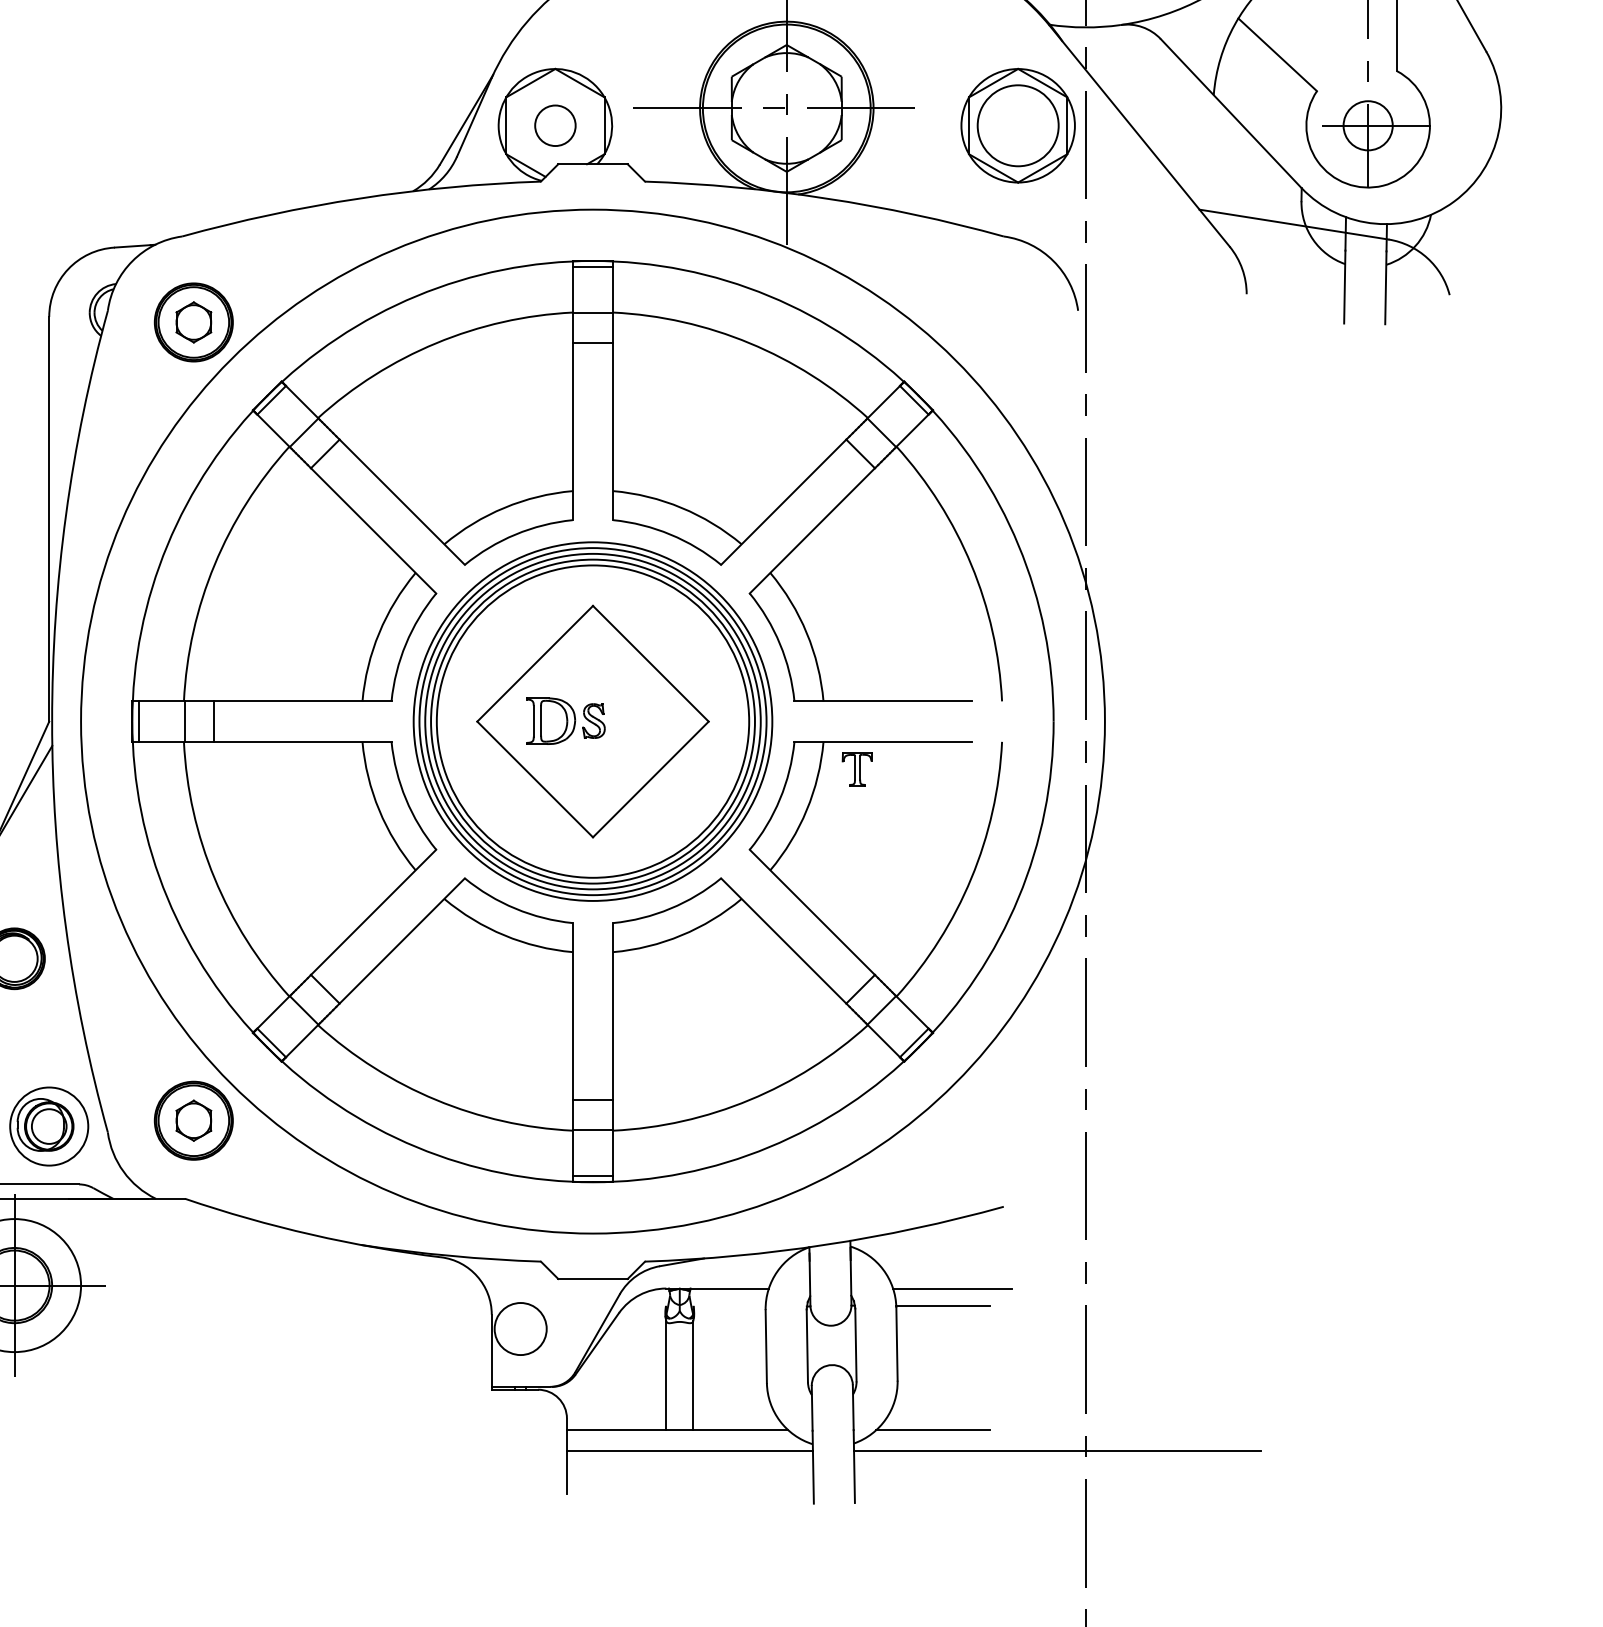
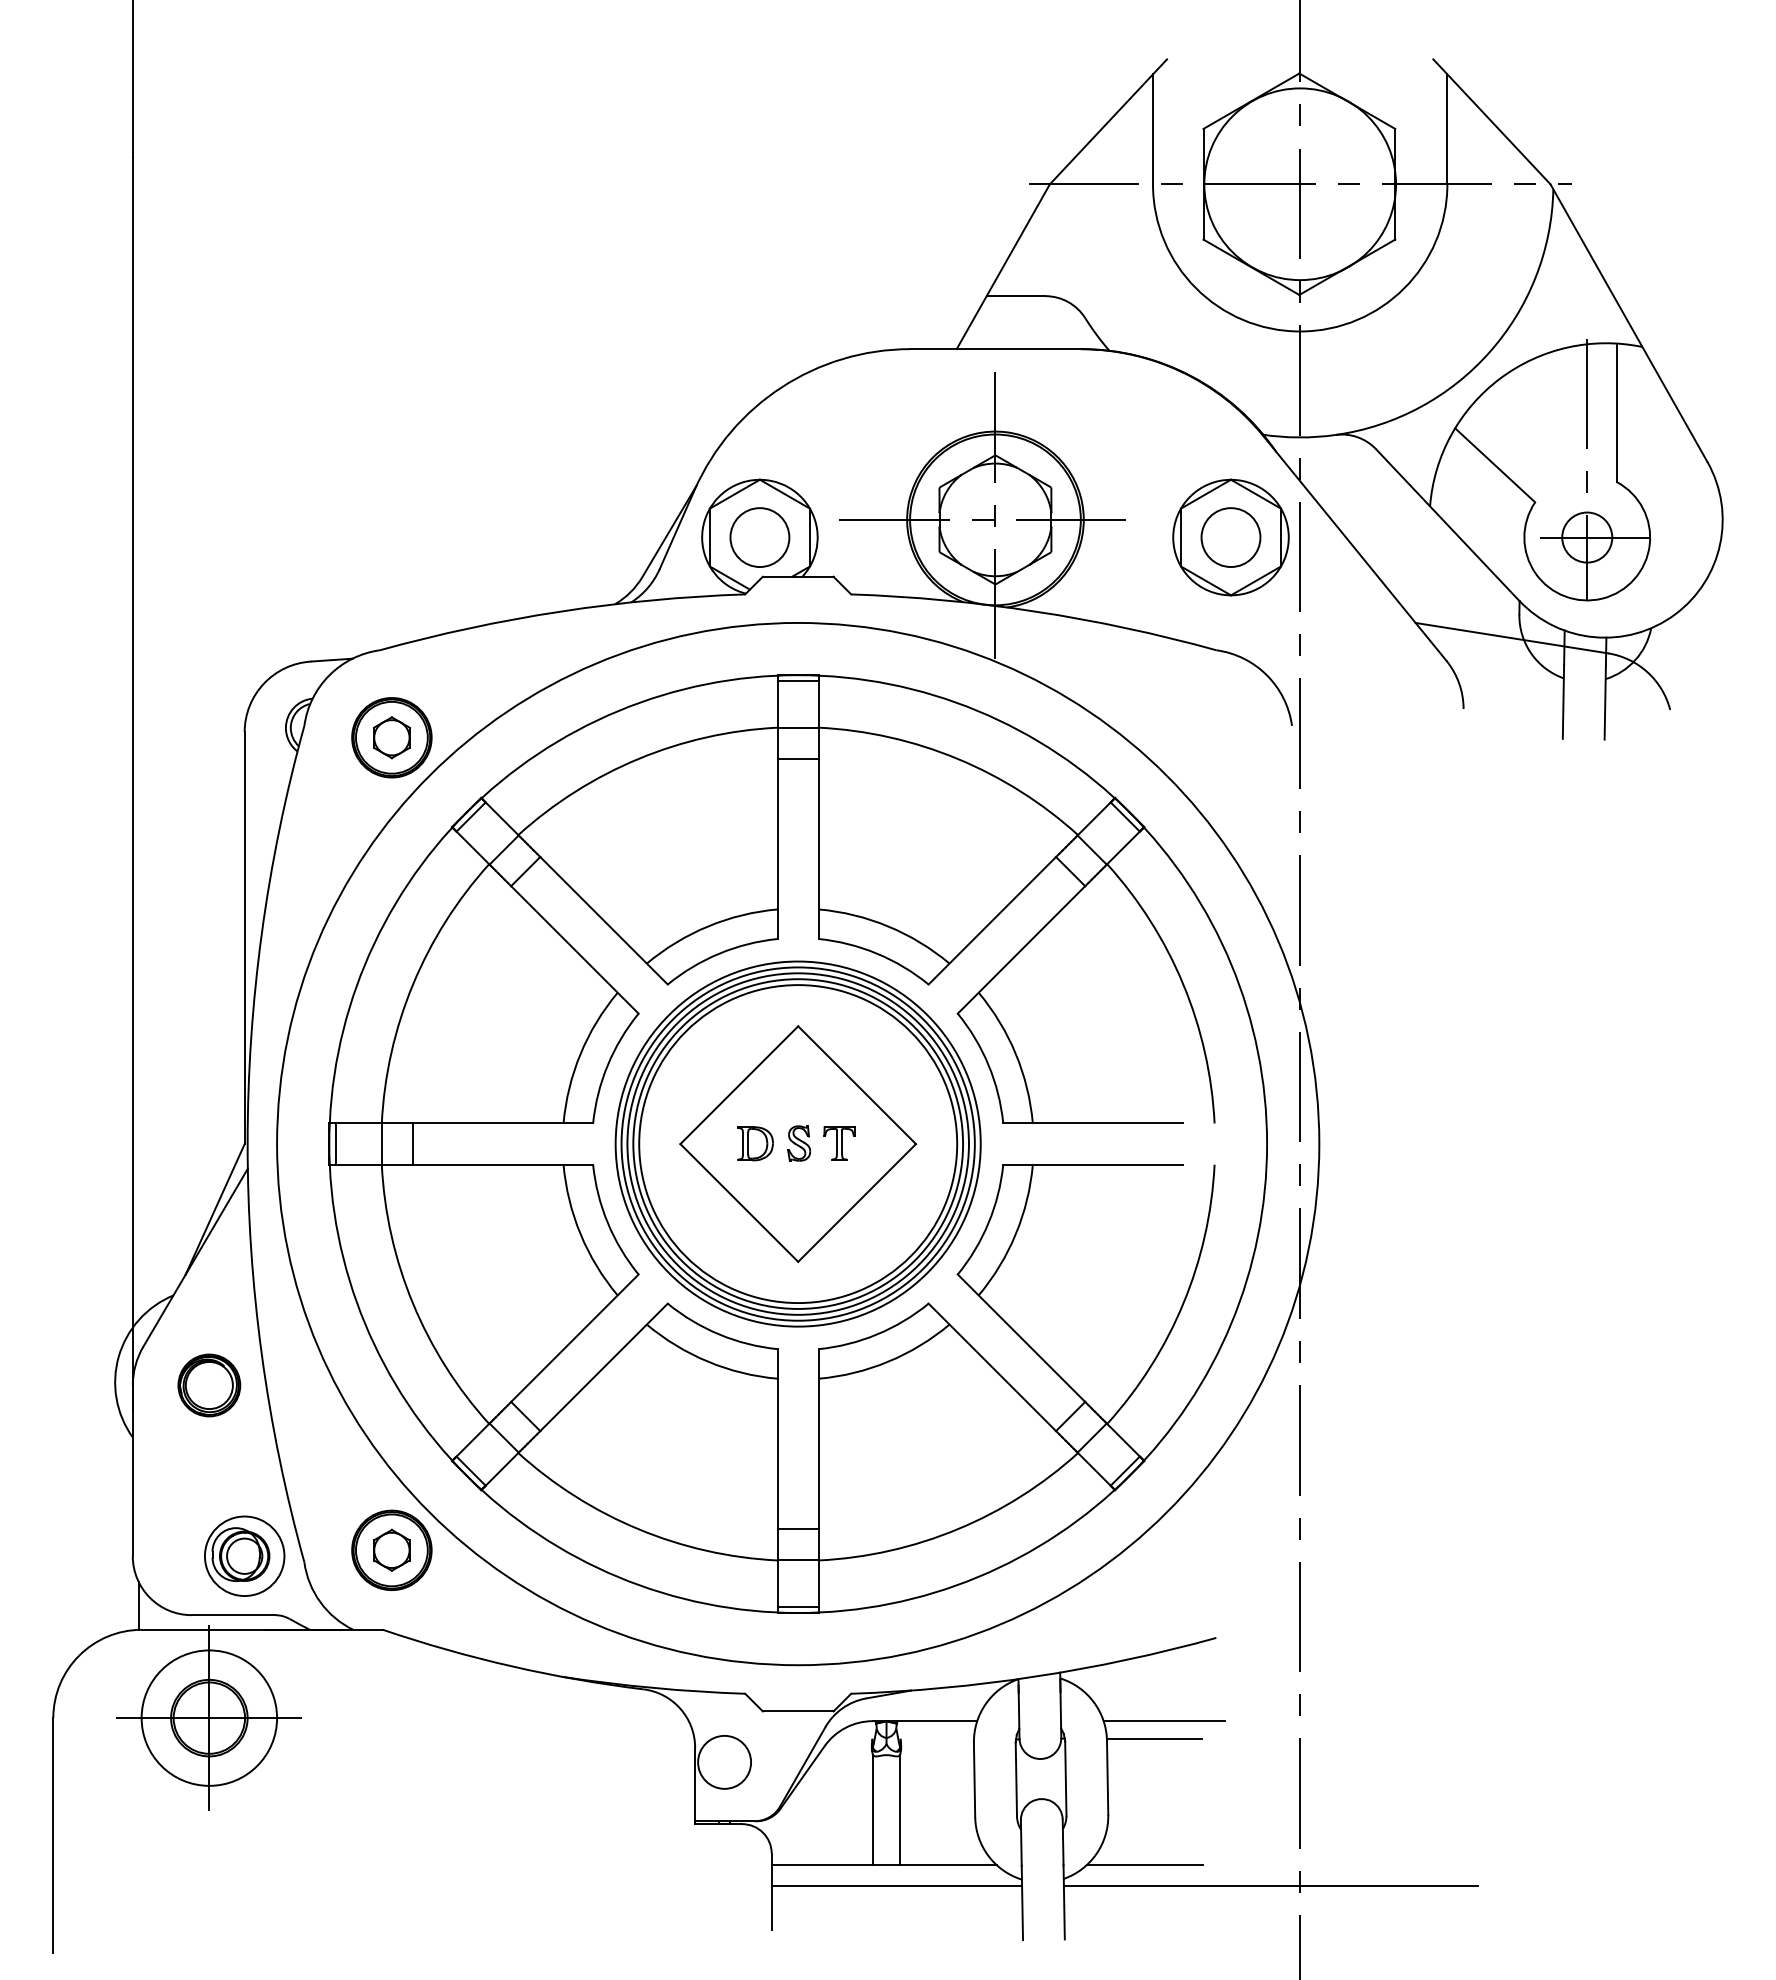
circle: (554, 125) -> (759, 537), size x1.43
circle: (1017, 125) -> (1230, 537), size x0.71
part: (551, 721) -> (755, 1143), size x0.71
part: (857, 769) -> (839, 1143), moved

